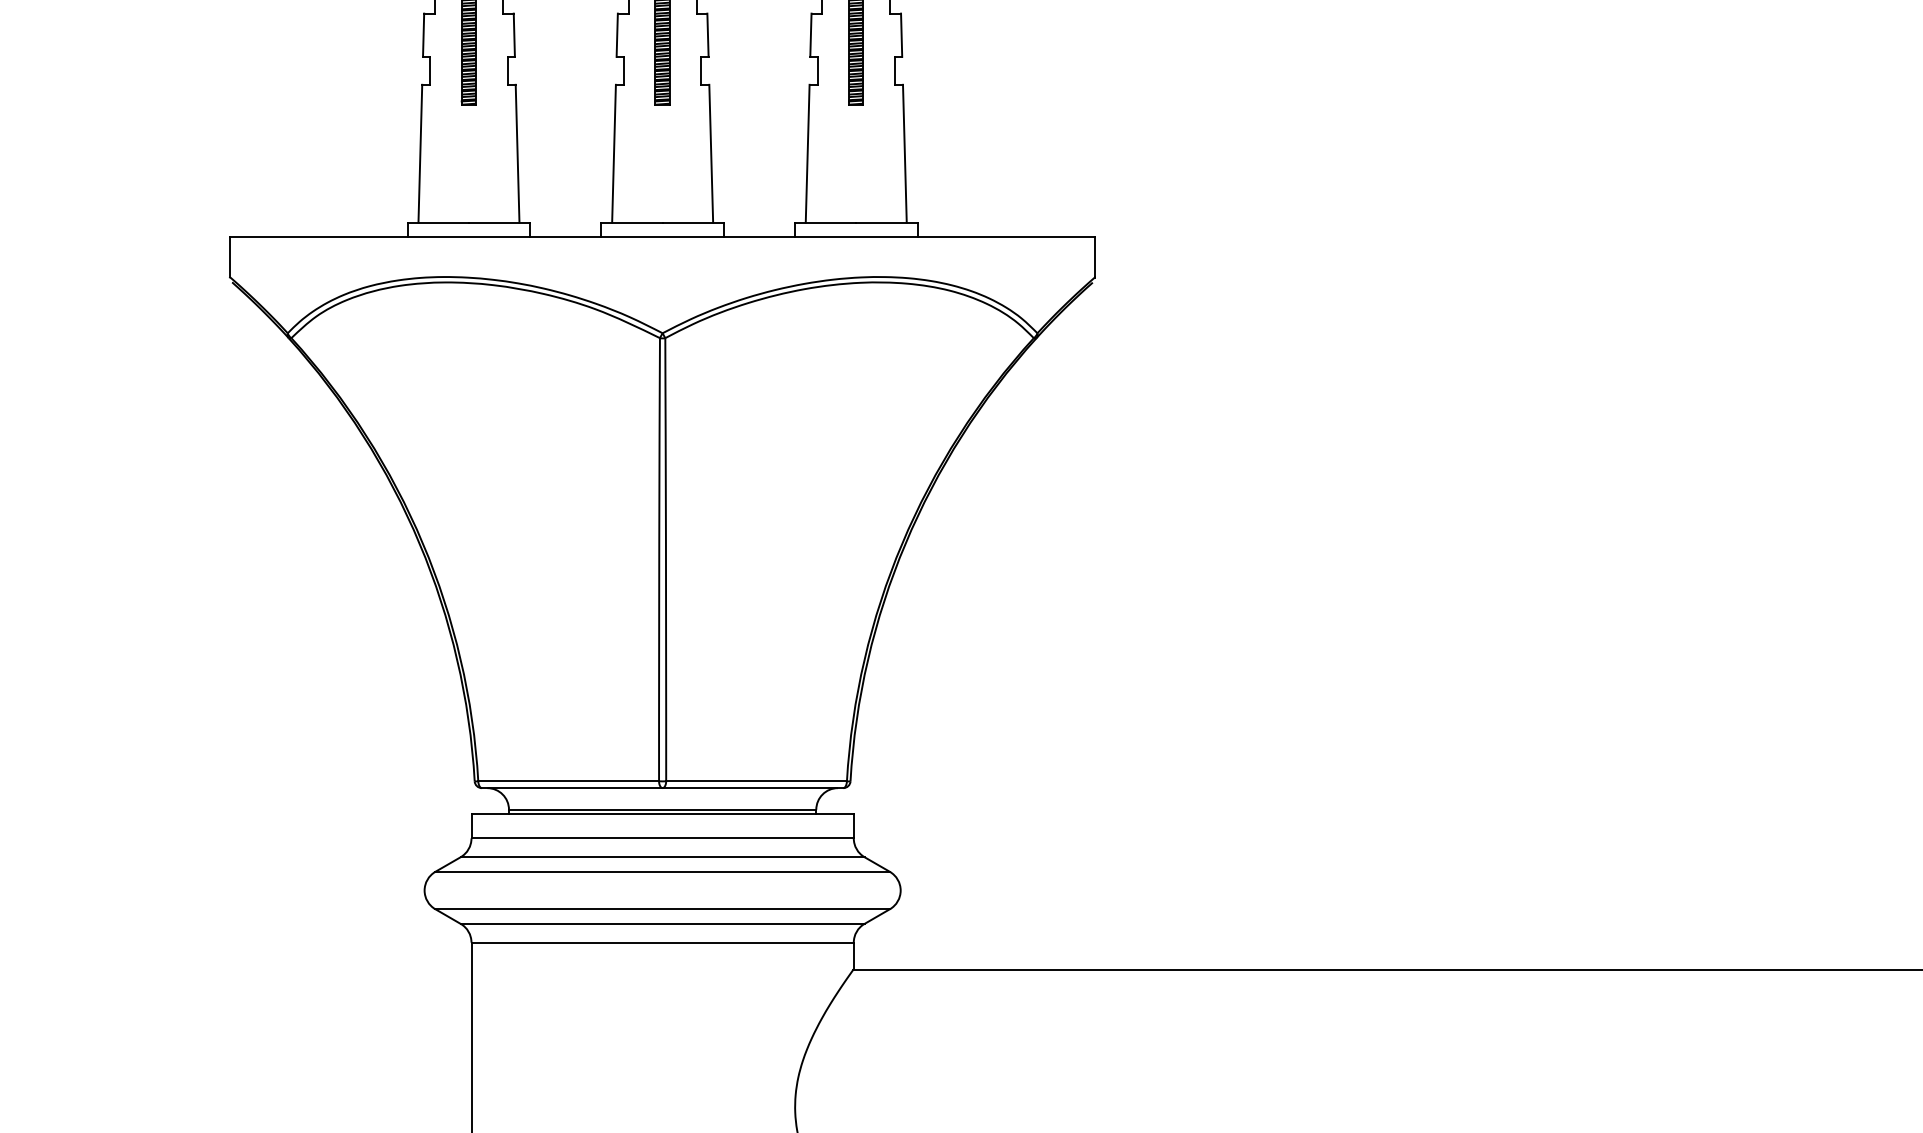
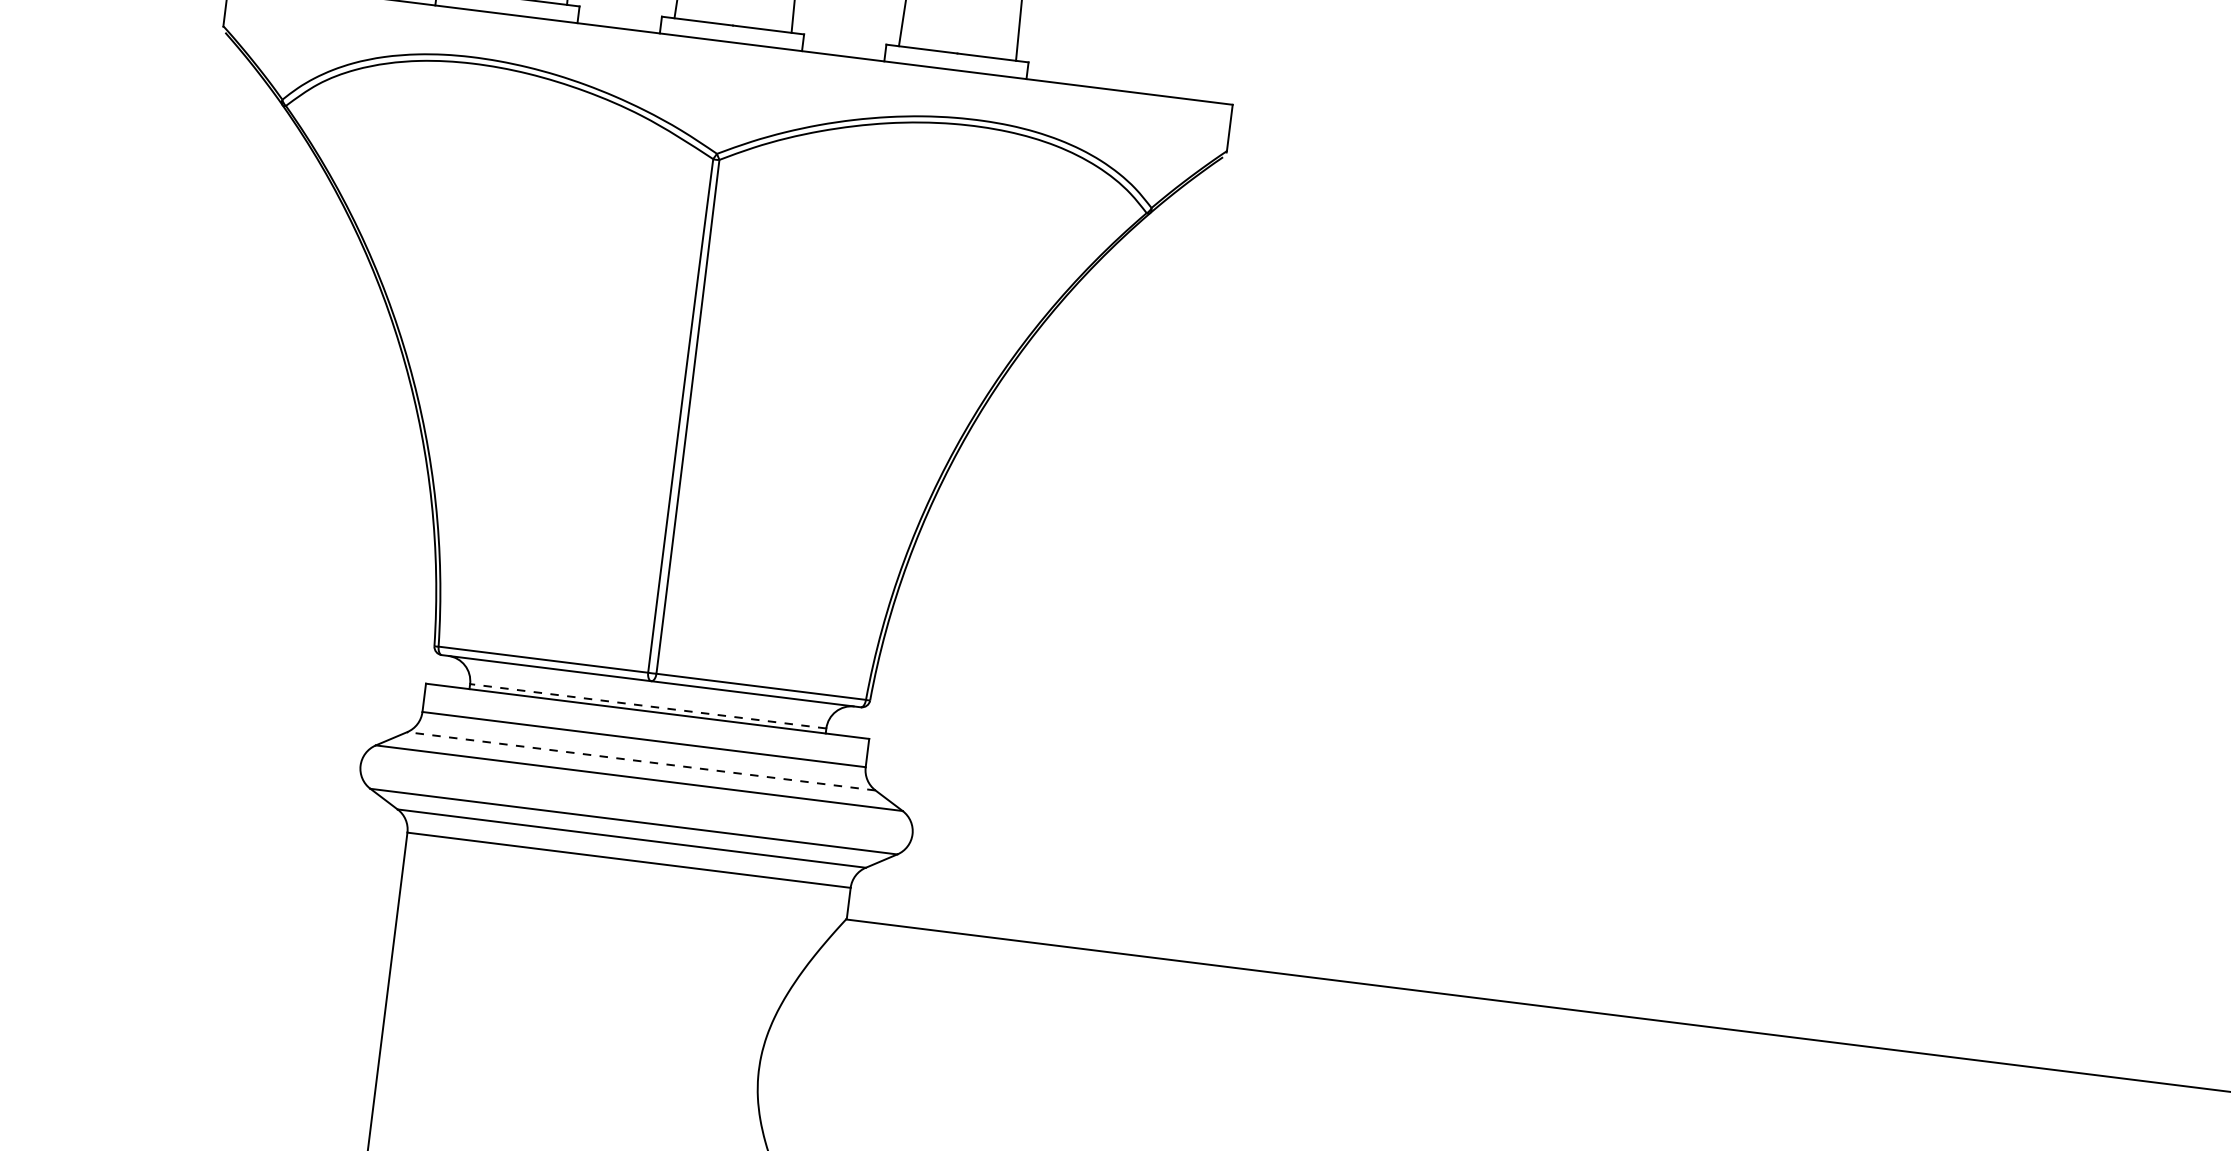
line: (662, 809) -> (648, 705), solid -> dashed
line: (662, 857) -> (641, 761), solid -> dashed

